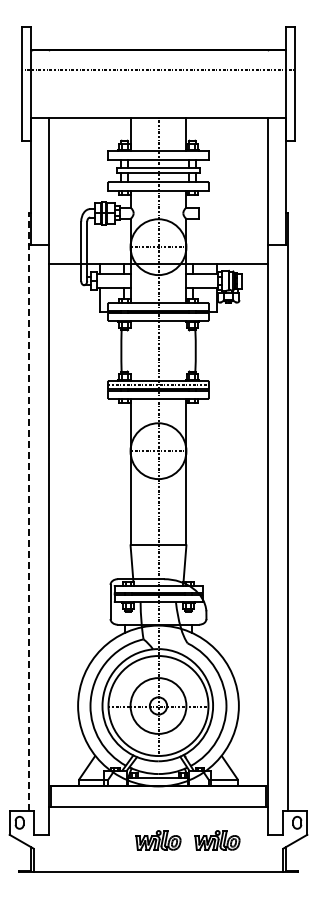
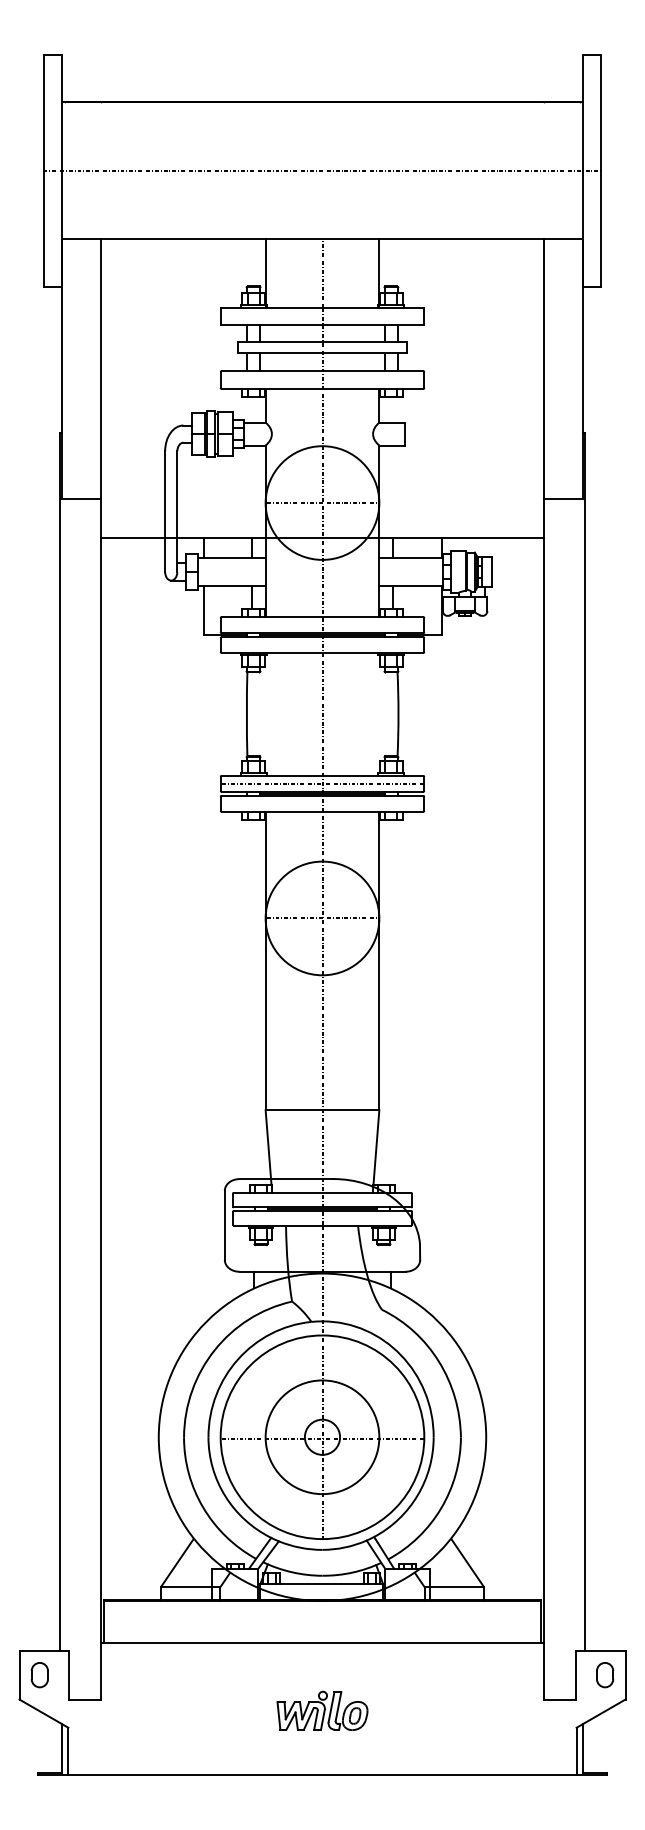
line: (158, 69) -> (322, 169), moved
line: (29, 511) -> (59, 1041), dashed -> solid
part: (217, 840) -> (442, 1711), removed

